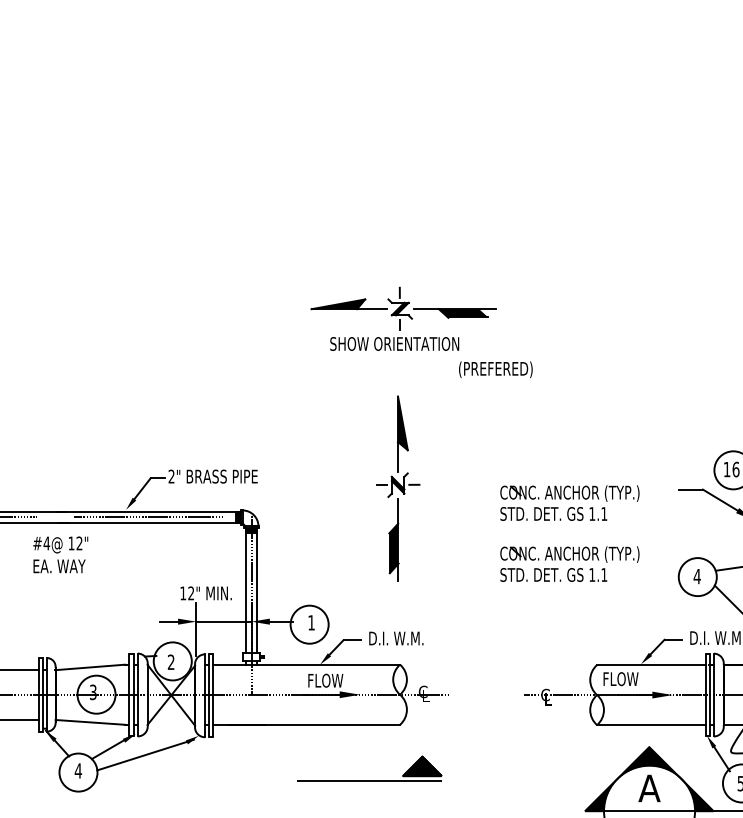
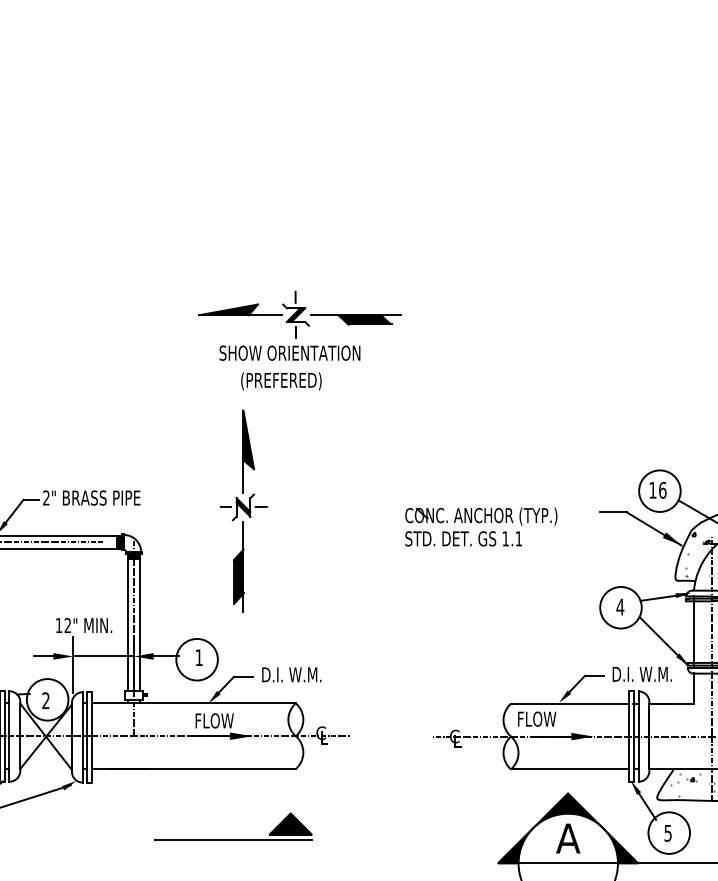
text: (495, 369) -> (281, 381), moved
part: (398, 488) -> (243, 511), moved
part: (569, 563) -> (480, 592), removed
part: (369, 780) -> (232, 839), moved

